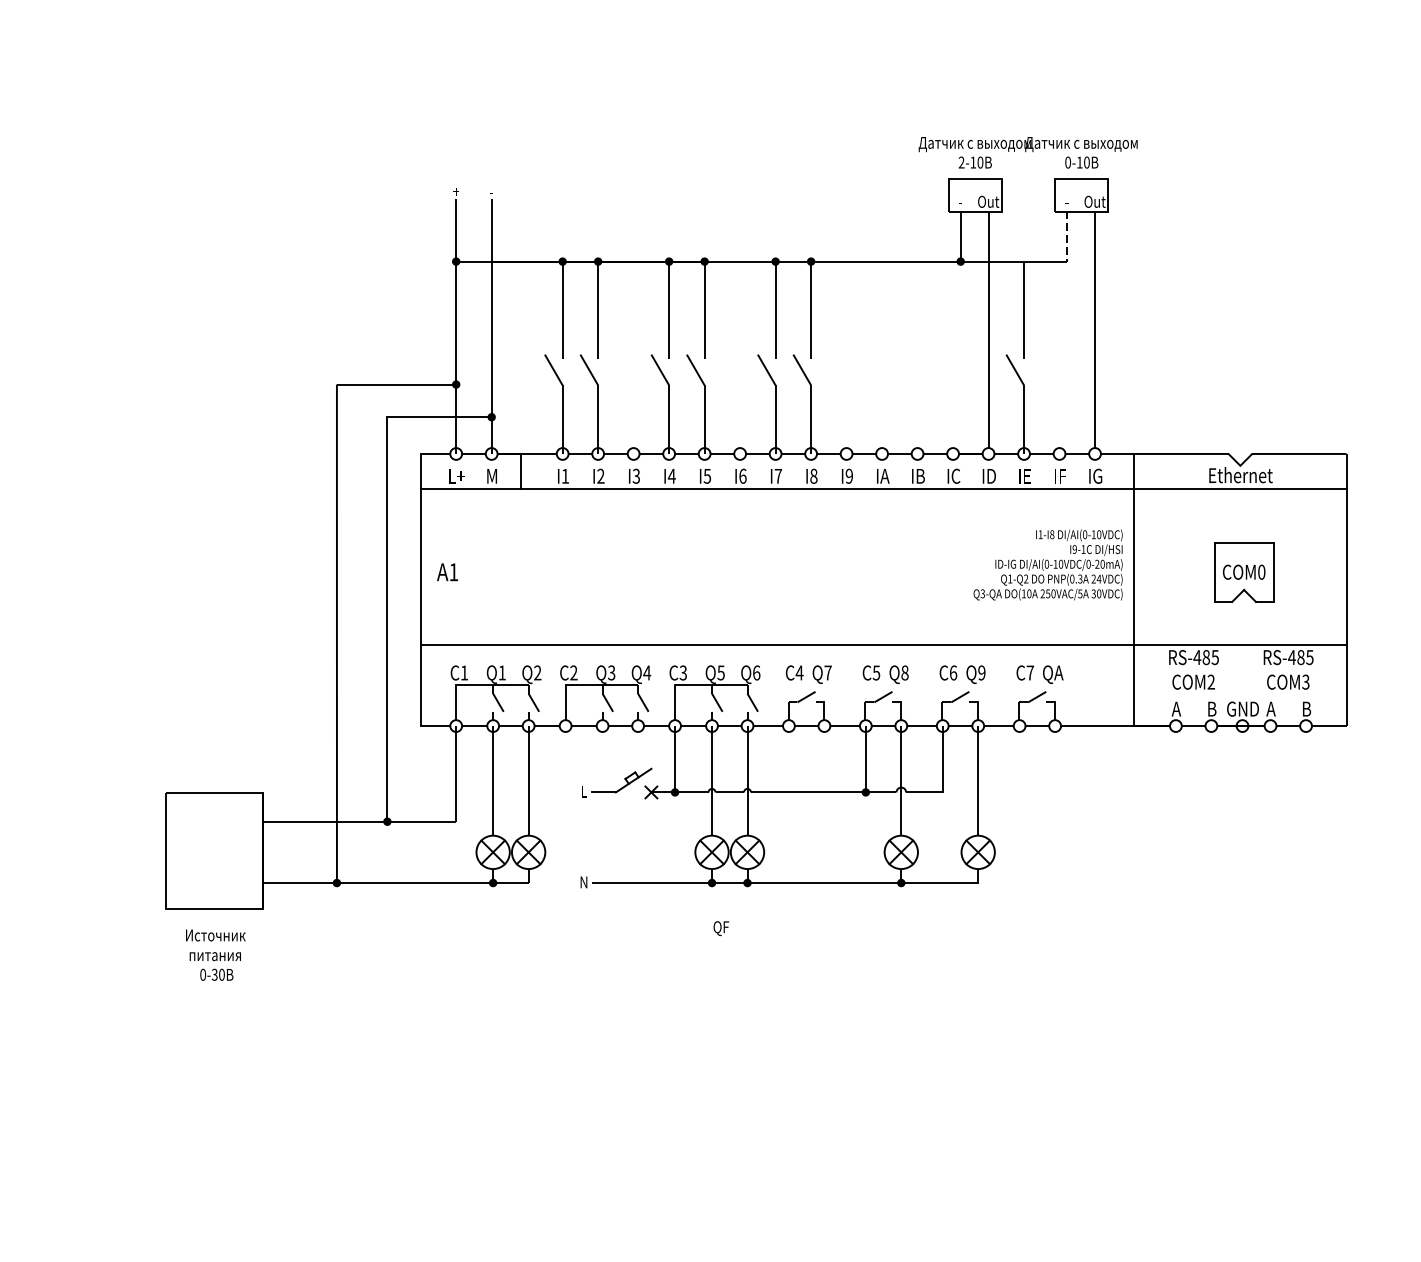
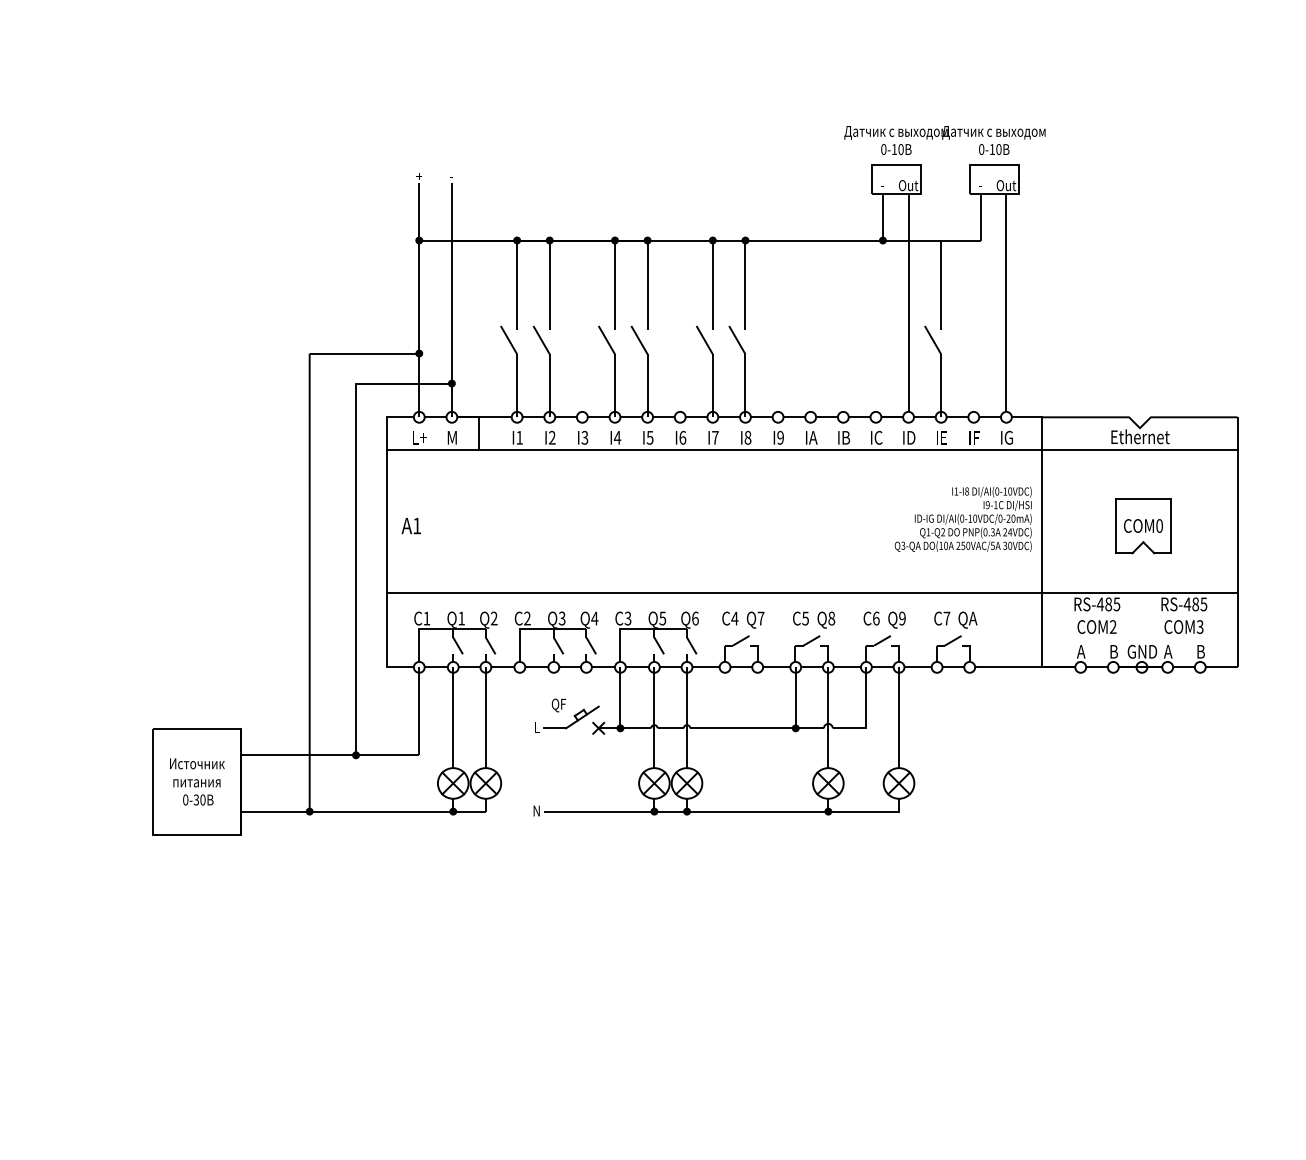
text: (961, 162) -> (883, 149), 2-10 -> 0-10
line: (1066, 236) -> (980, 217), dashed -> solid
text: (720, 928) -> (558, 705), moved
text: (215, 954) -> (197, 781), moved

